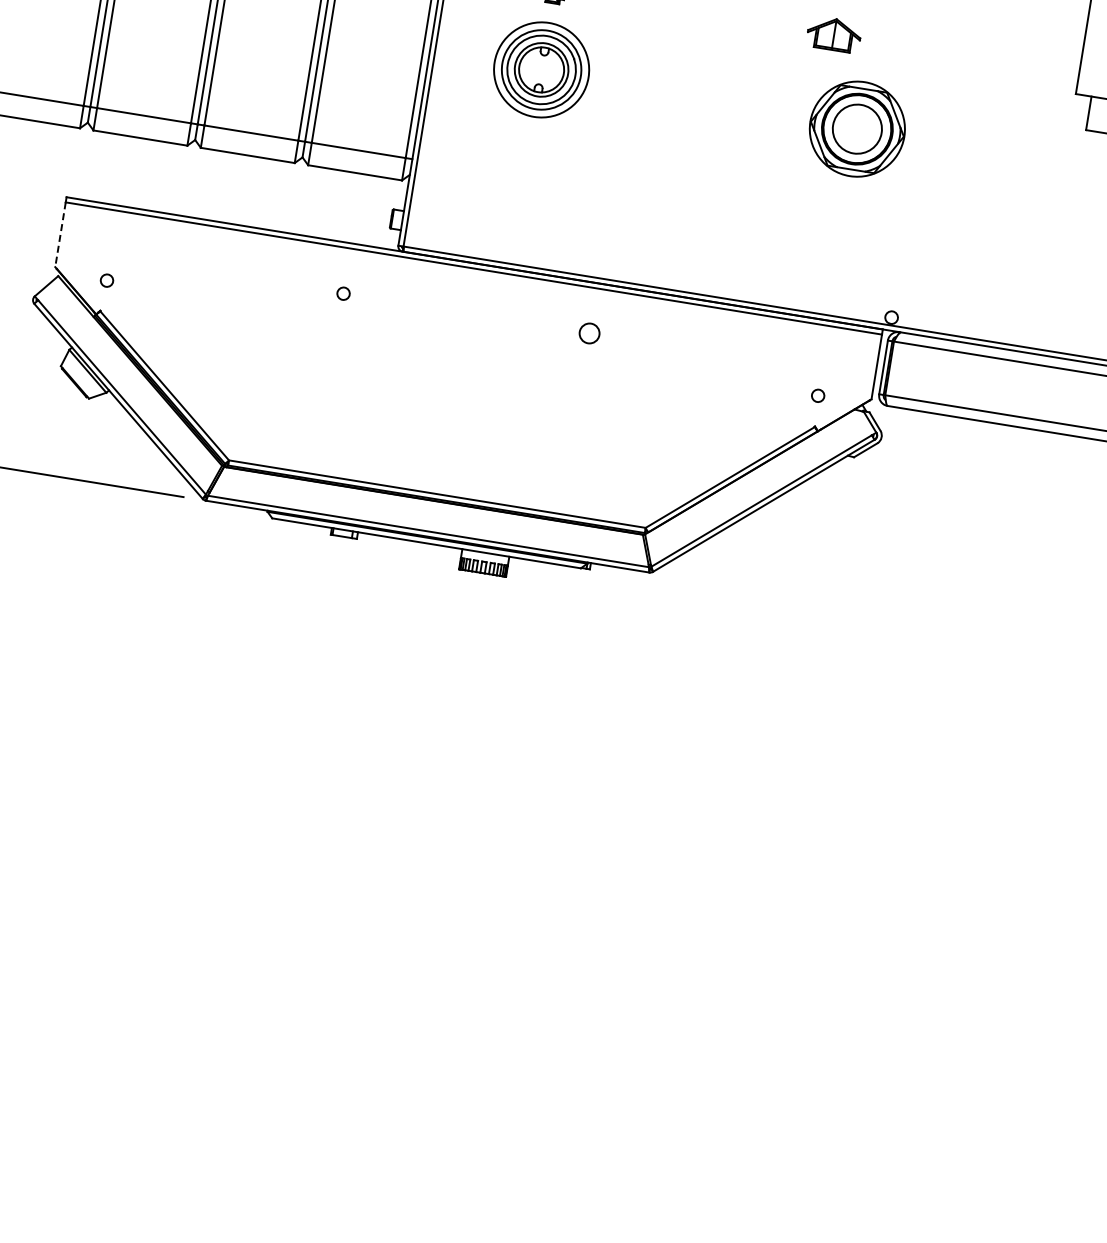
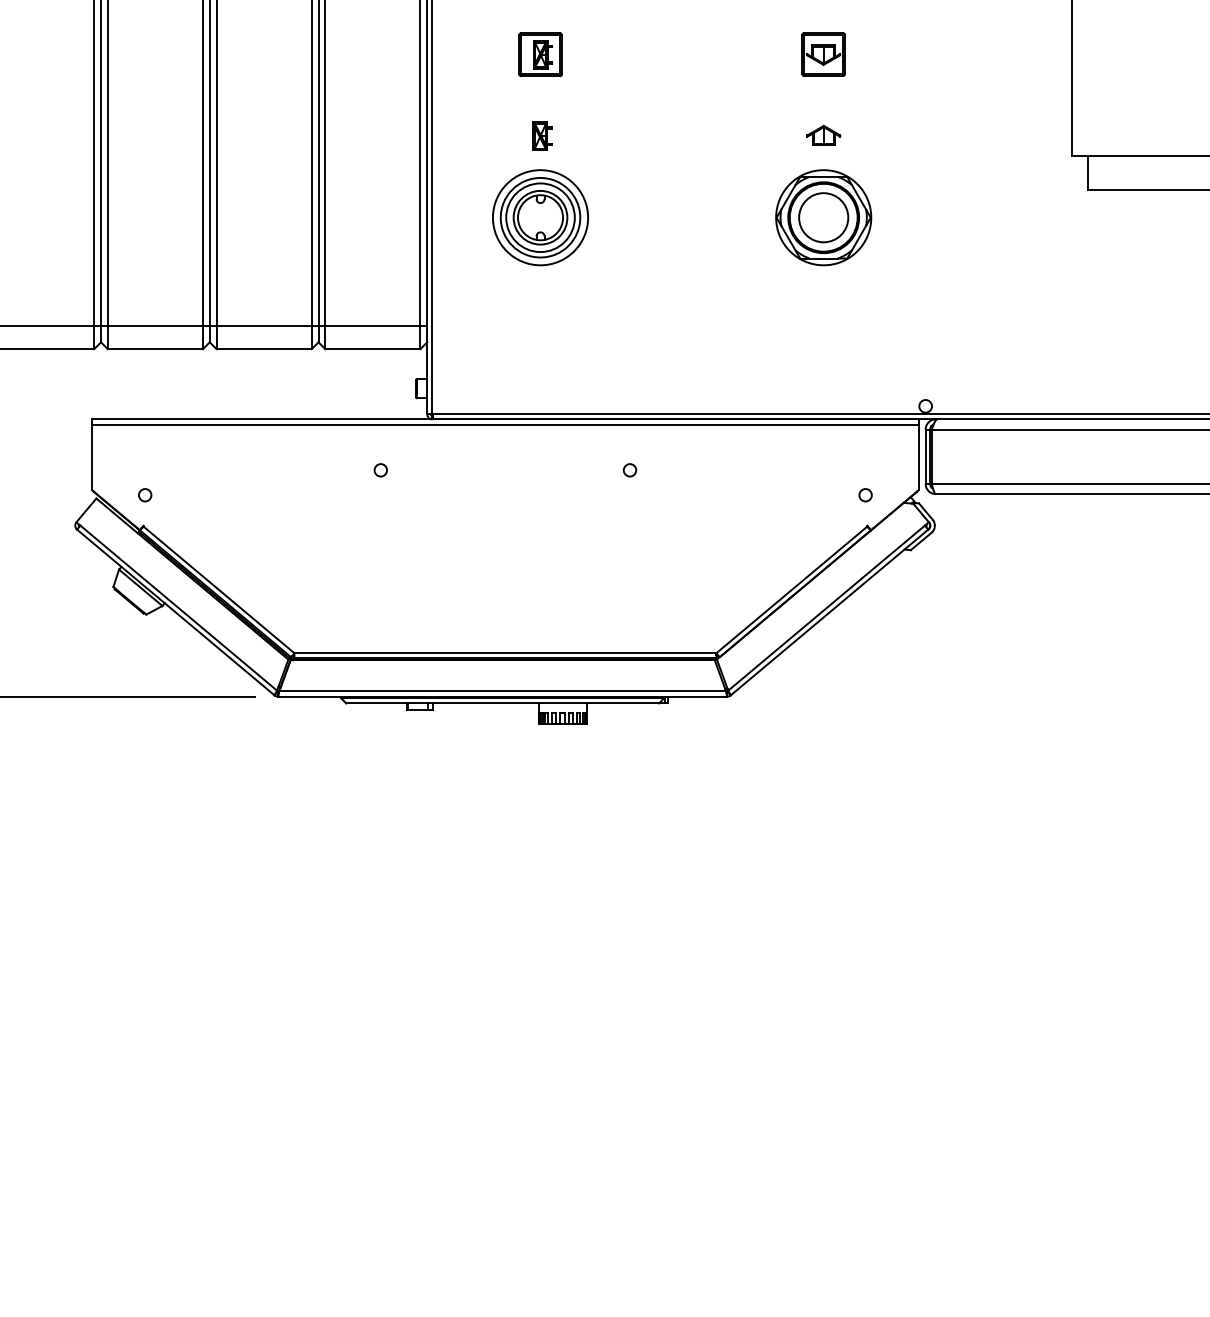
part: (834, 33) -> (823, 134), size x0.62
part: (857, 128) -> (823, 217), moved
line: (60, 234) -> (91, 457), dashed -> solid
circle: (589, 333) -> (629, 470), size x0.62

